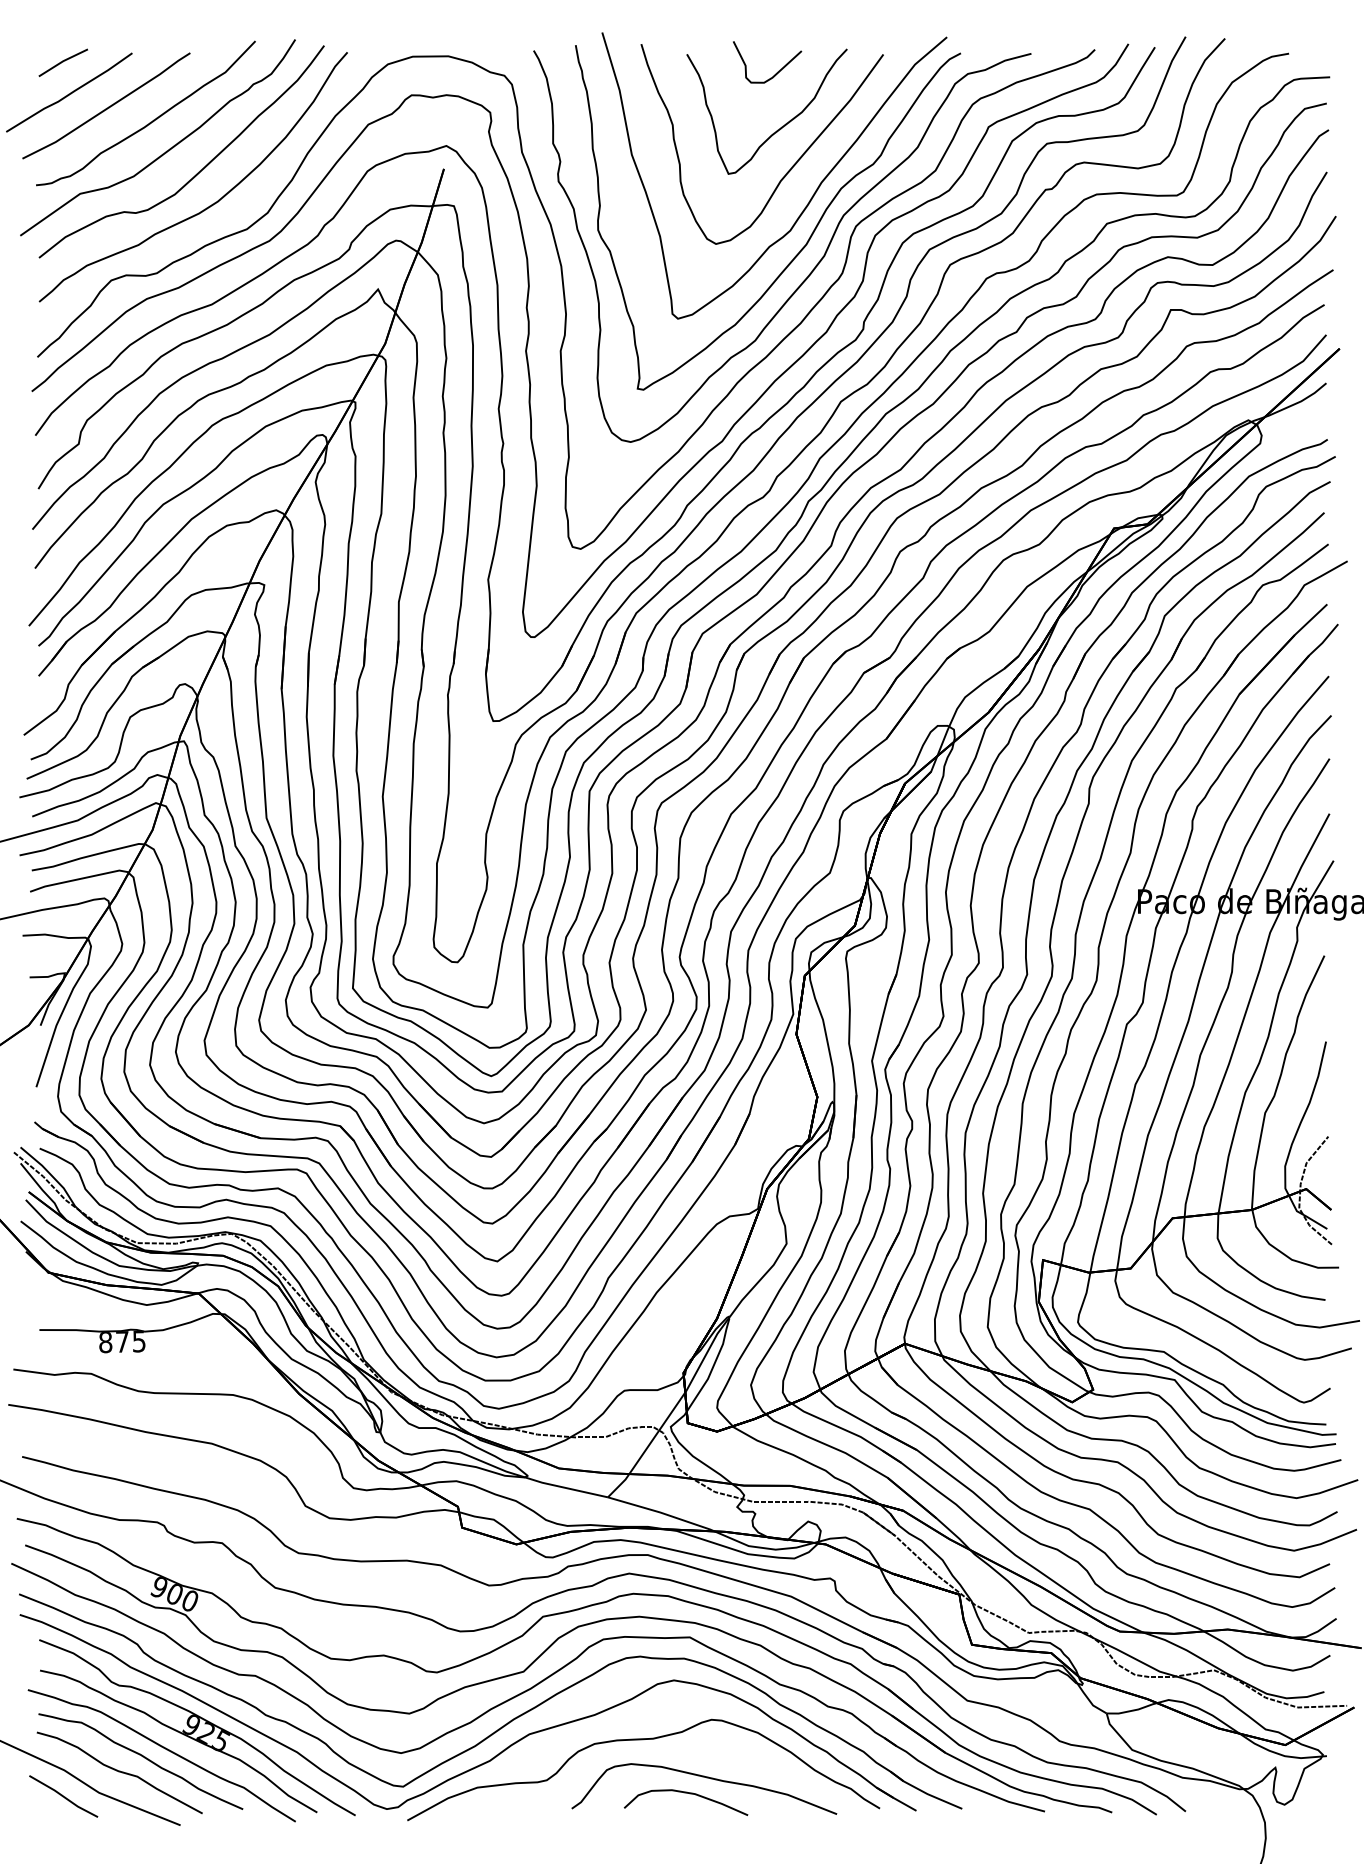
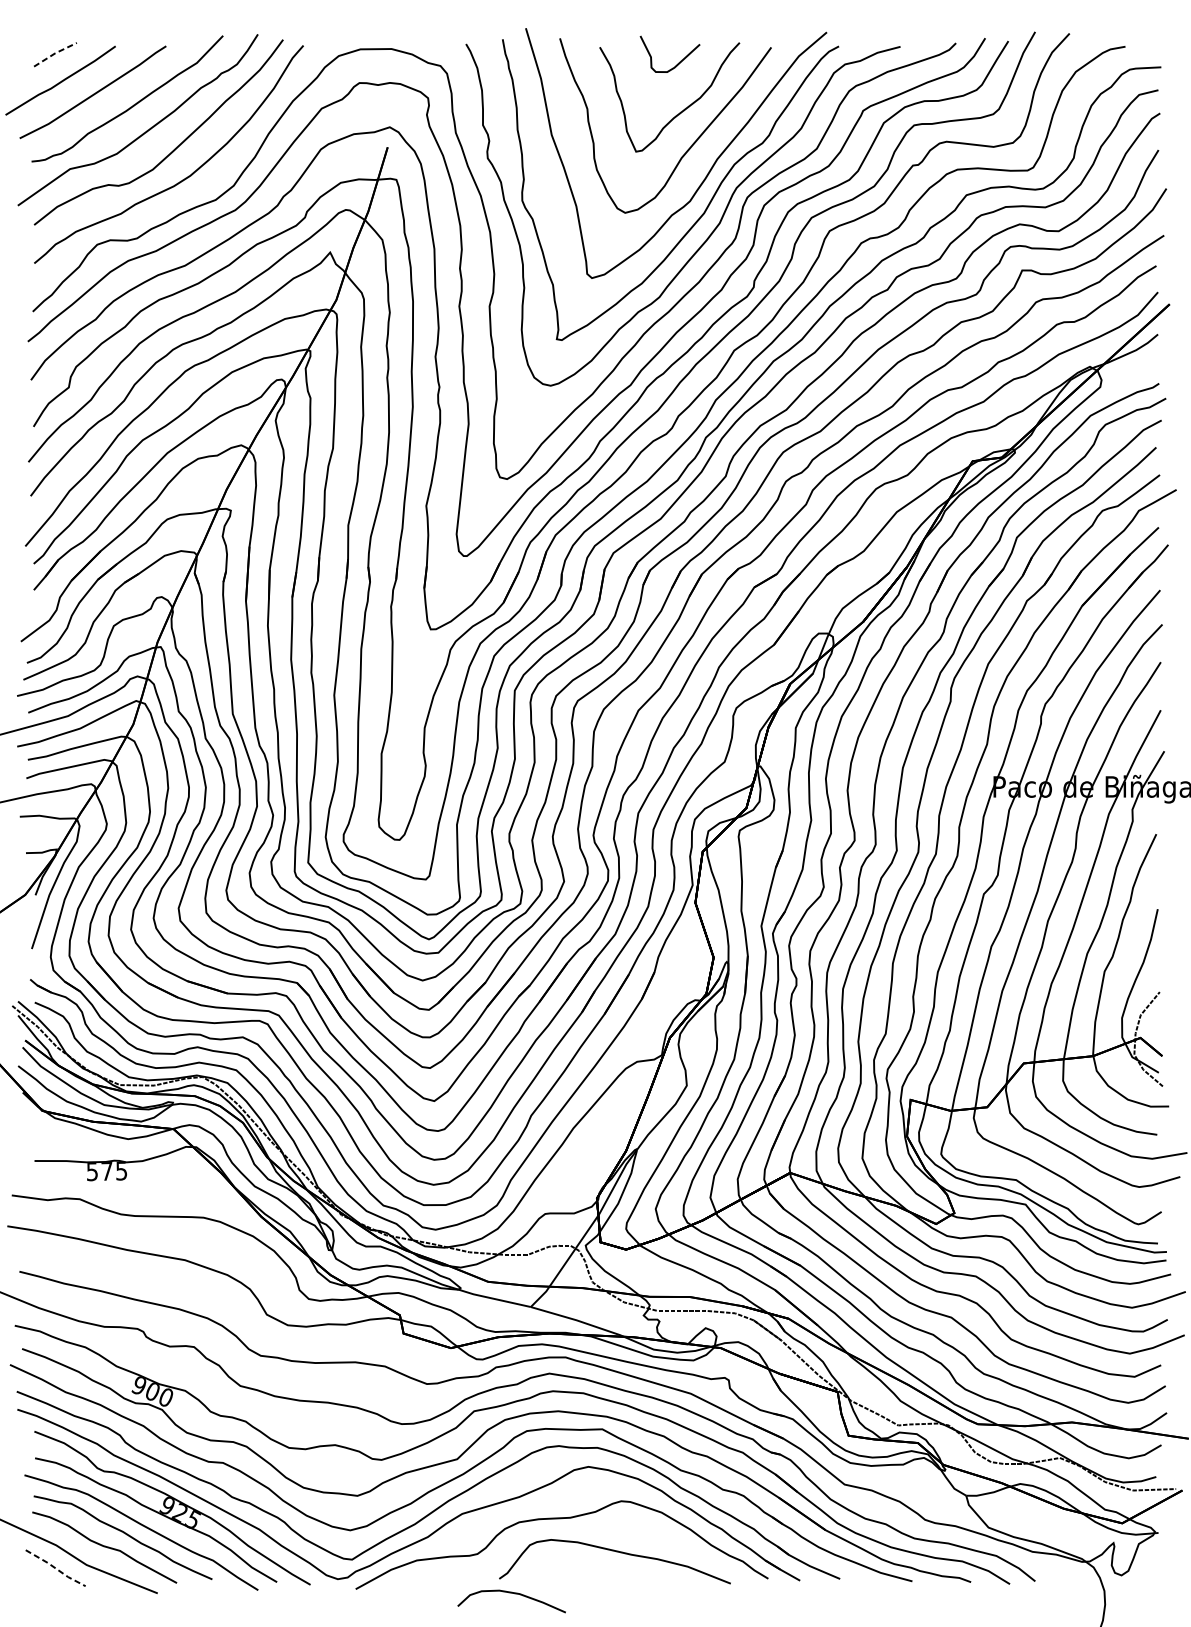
line: (63, 61) -> (55, 53), solid -> dashed
text: (105, 1342) -> (92, 1171), 875 -> 575
curve: (689, 1794) -> (514, 1594), moved
line: (63, 1796) -> (55, 1568), solid -> dashed

